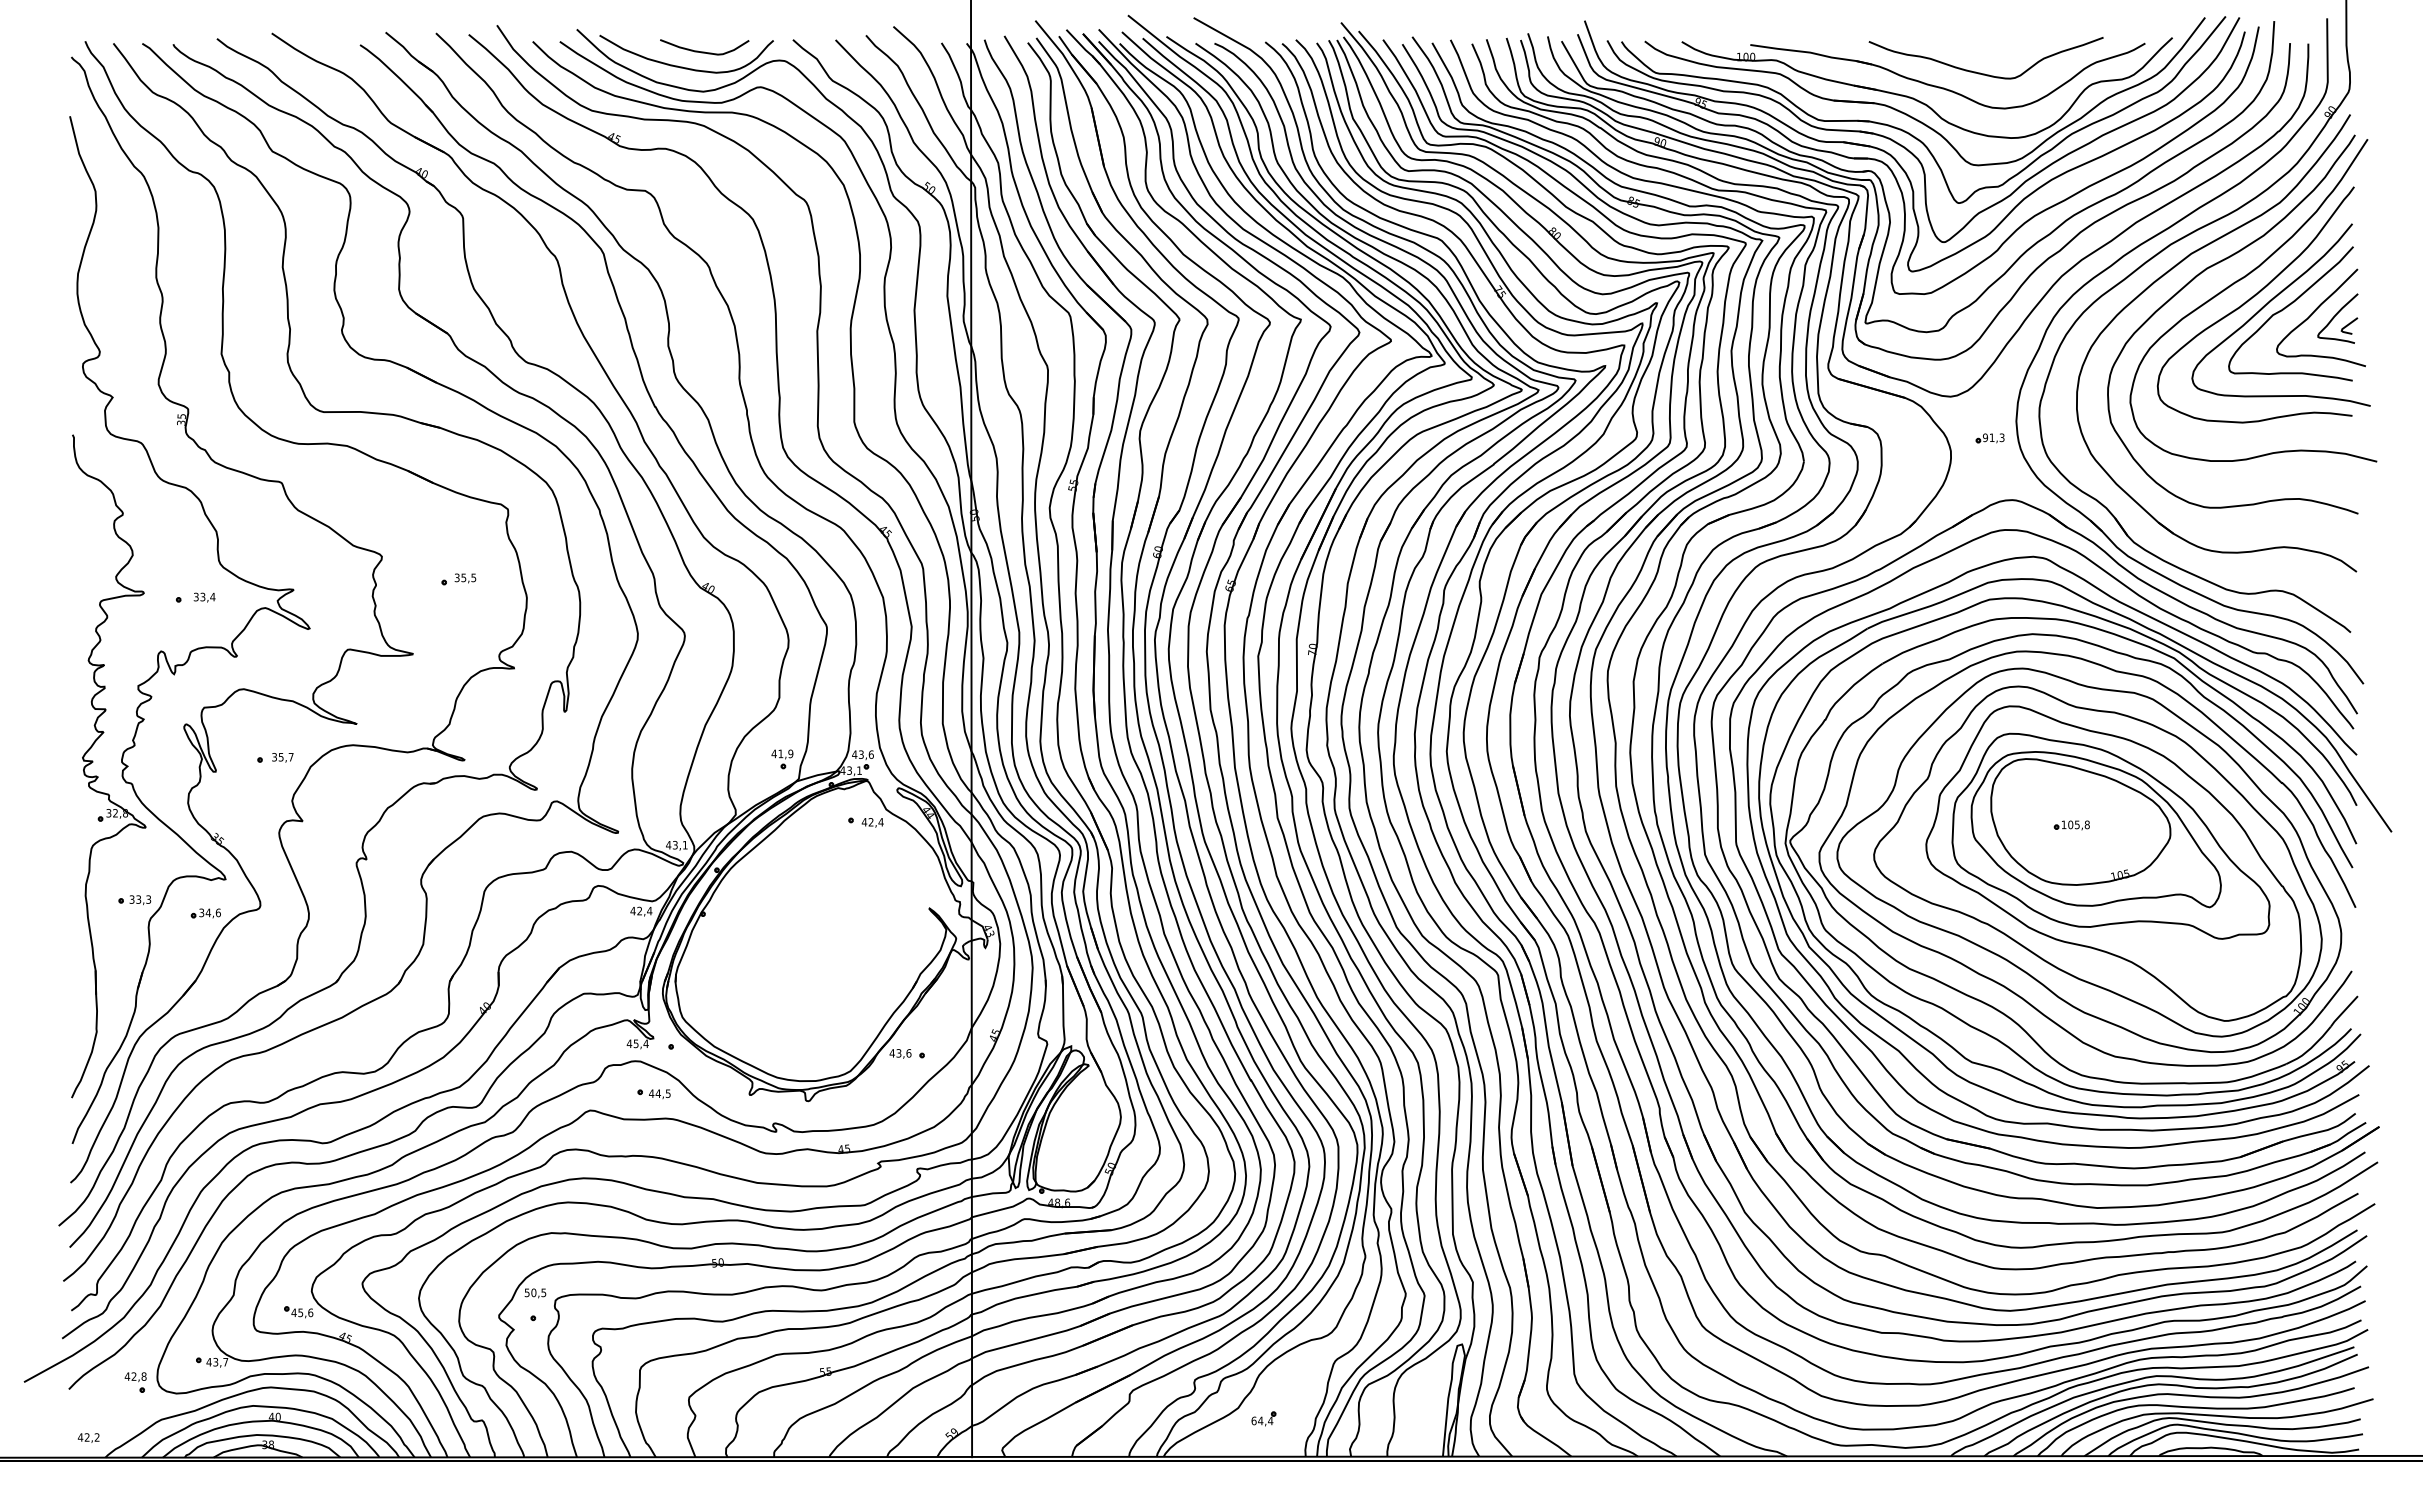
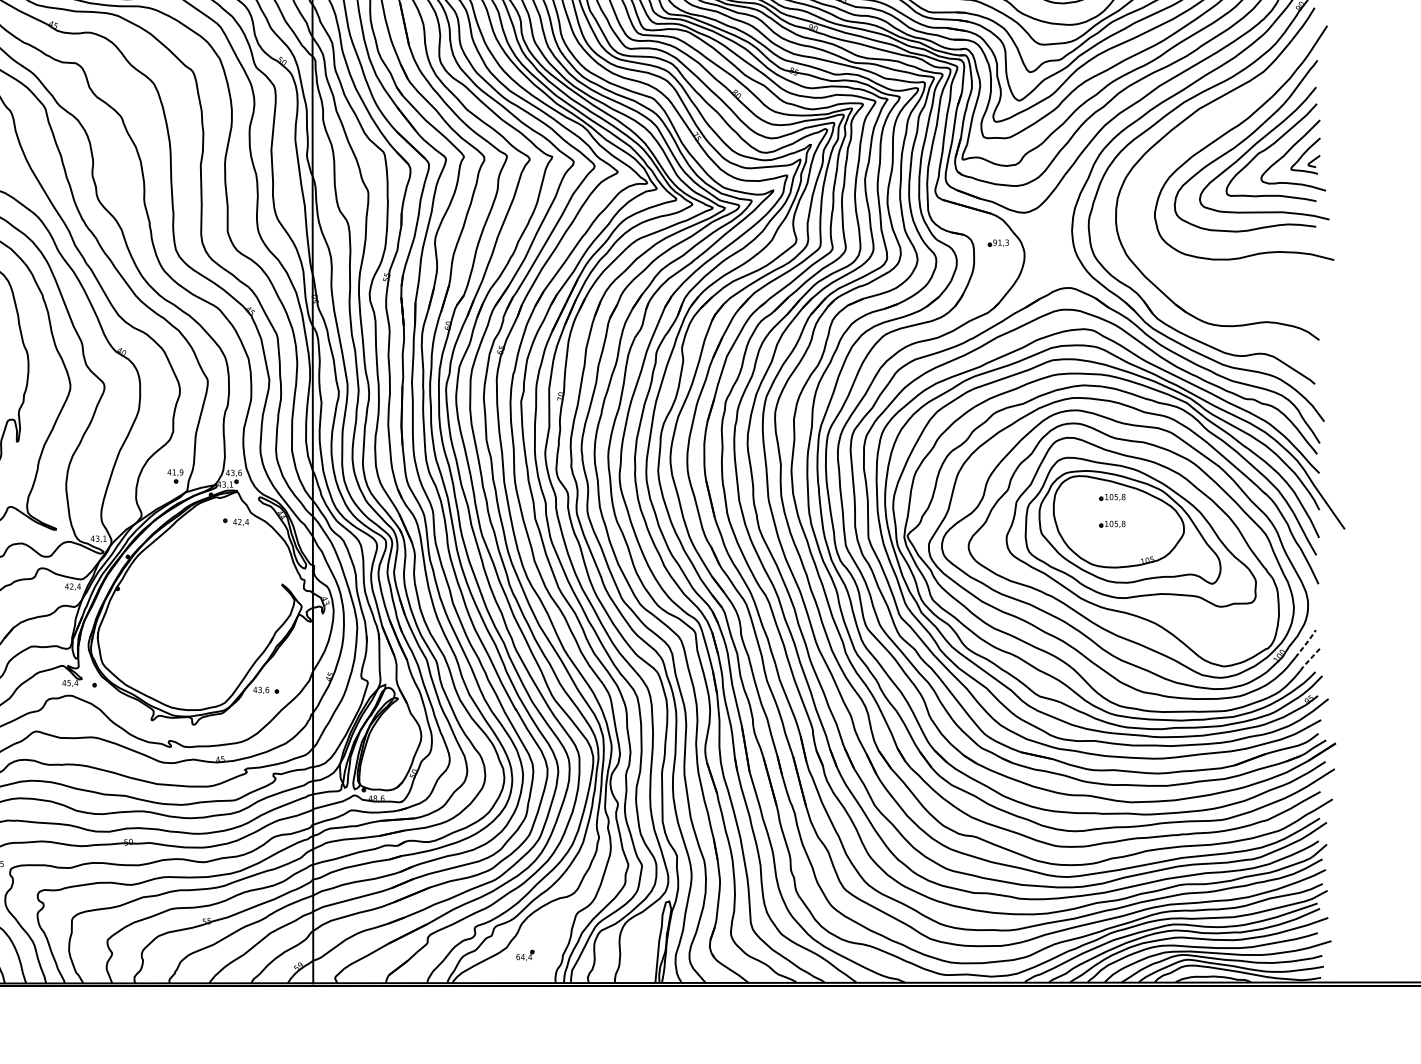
curve: (2193, 280) -> (1200, 128), removed
part: (1989, 438) -> (998, 243), moved
part: (2071, 788) -> (1112, 497), added
line: (2338, 989) -> (1306, 643), solid -> dashed
line: (2343, 1011) -> (1309, 659), solid -> dashed
part: (653, 1094) -> (81, 719), removed

